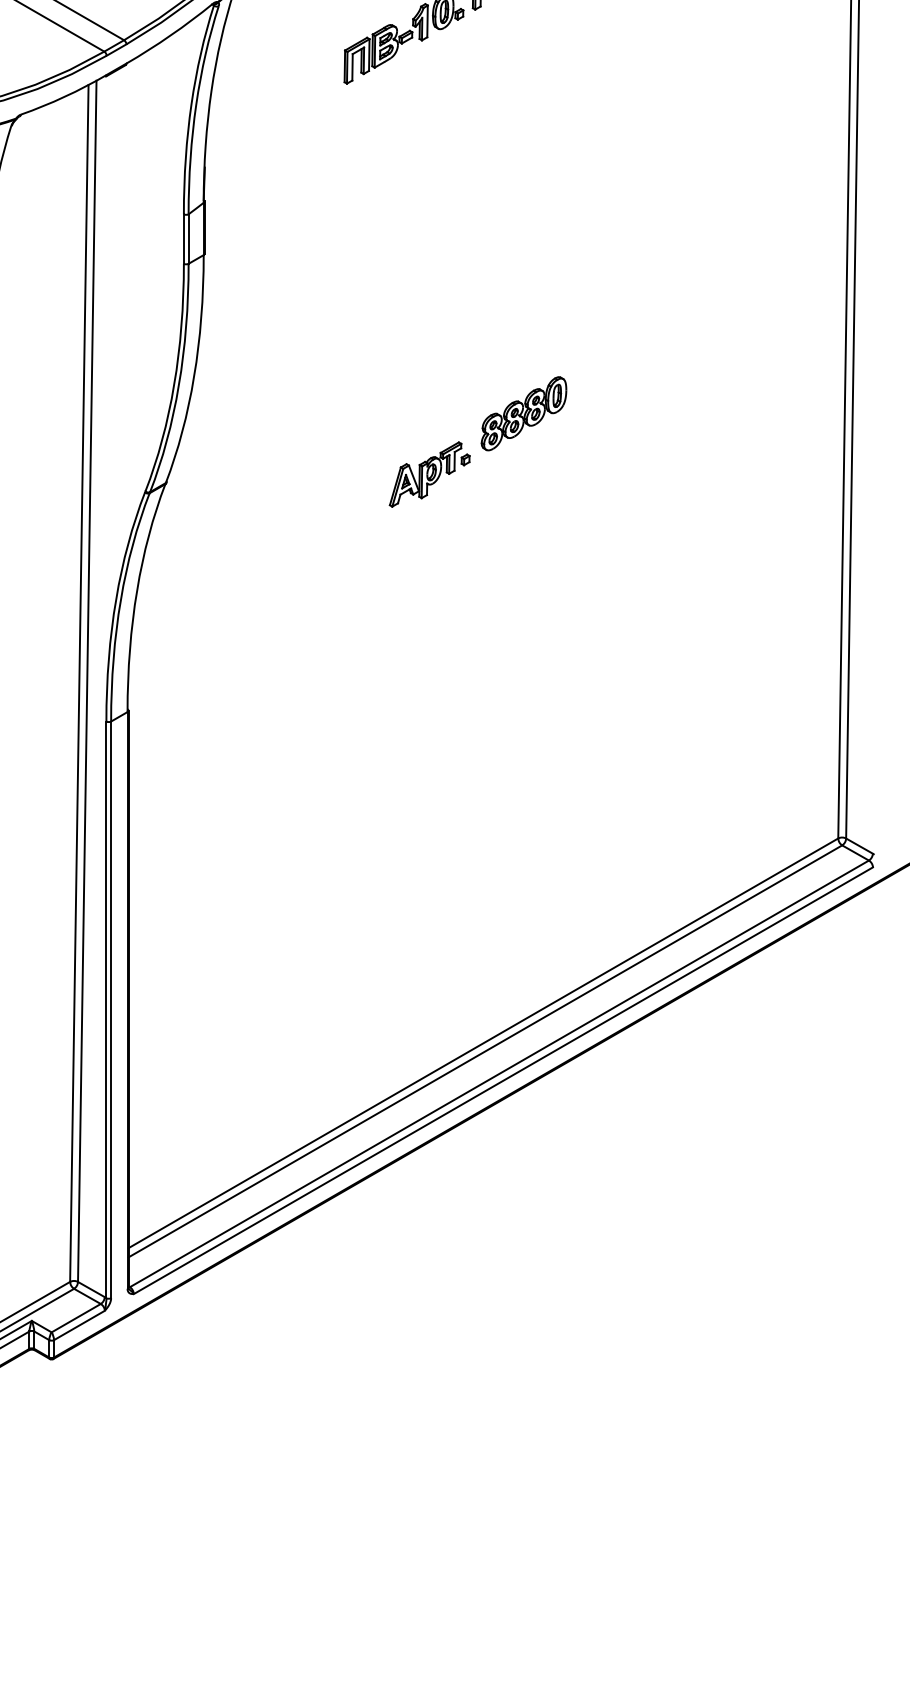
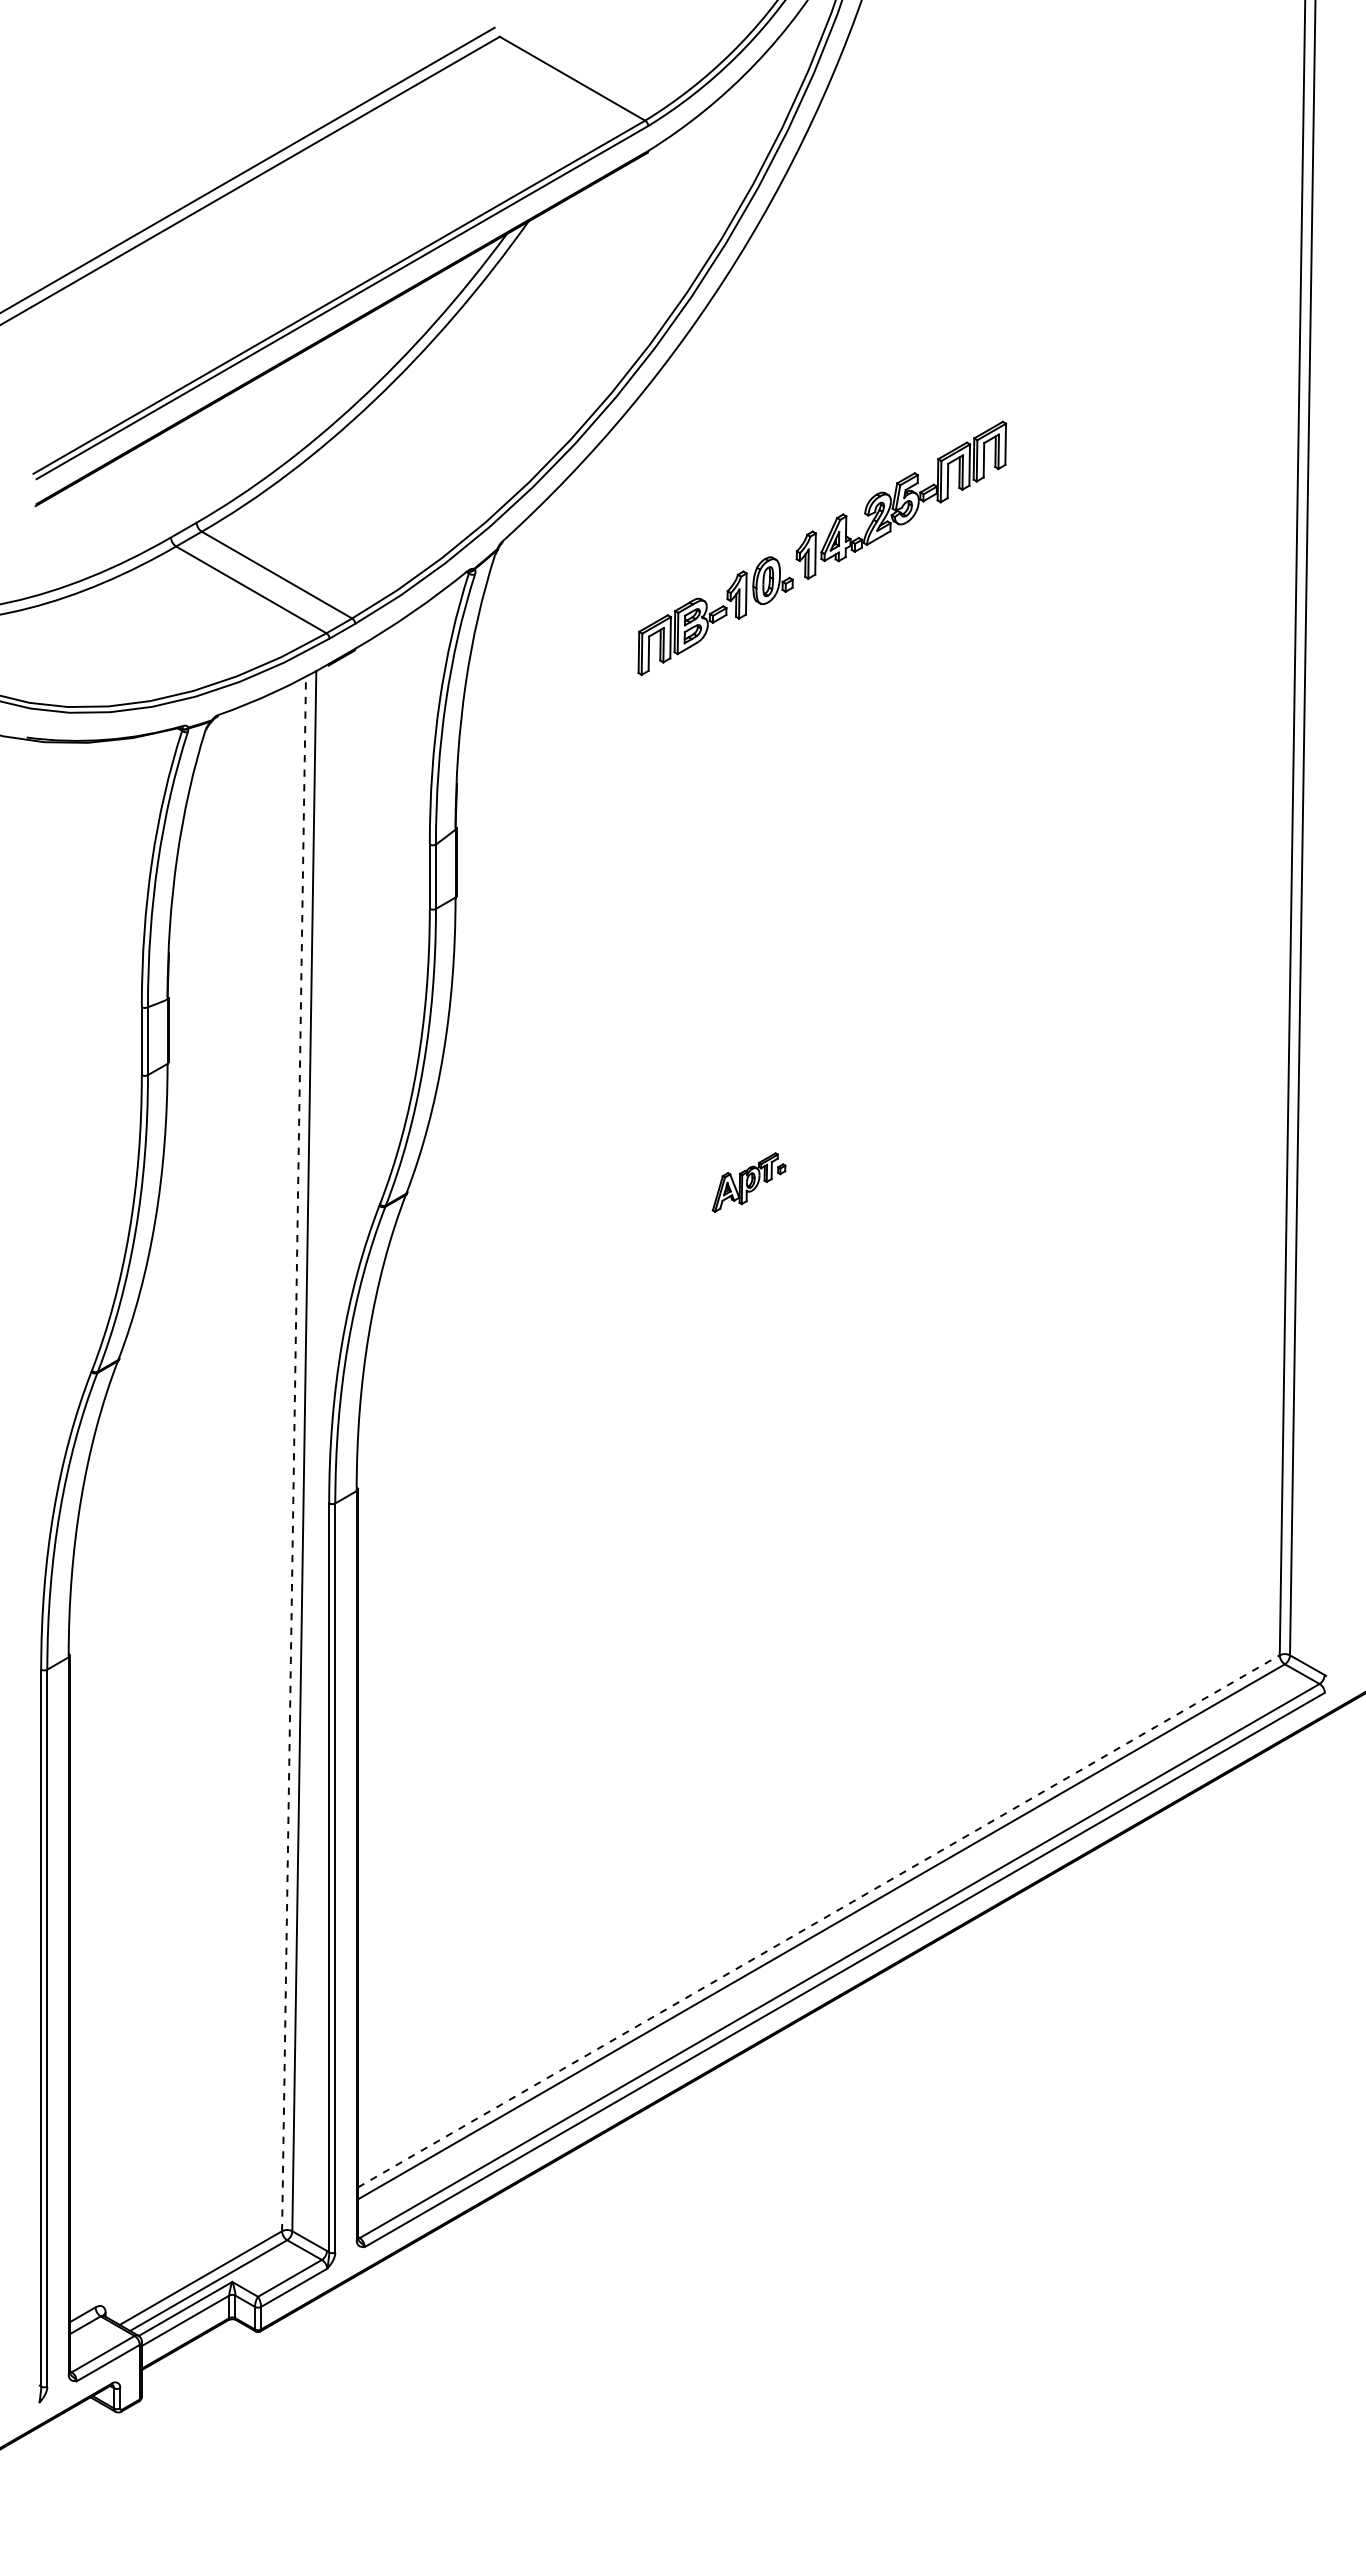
part: (523, 413) -> (871, 1103), removed
part: (429, 474) -> (748, 1182), size x0.7
line: (79, 683) -> (294, 1453), solid -> dashed
line: (483, 1043) -> (819, 1921), solid -> dashed

